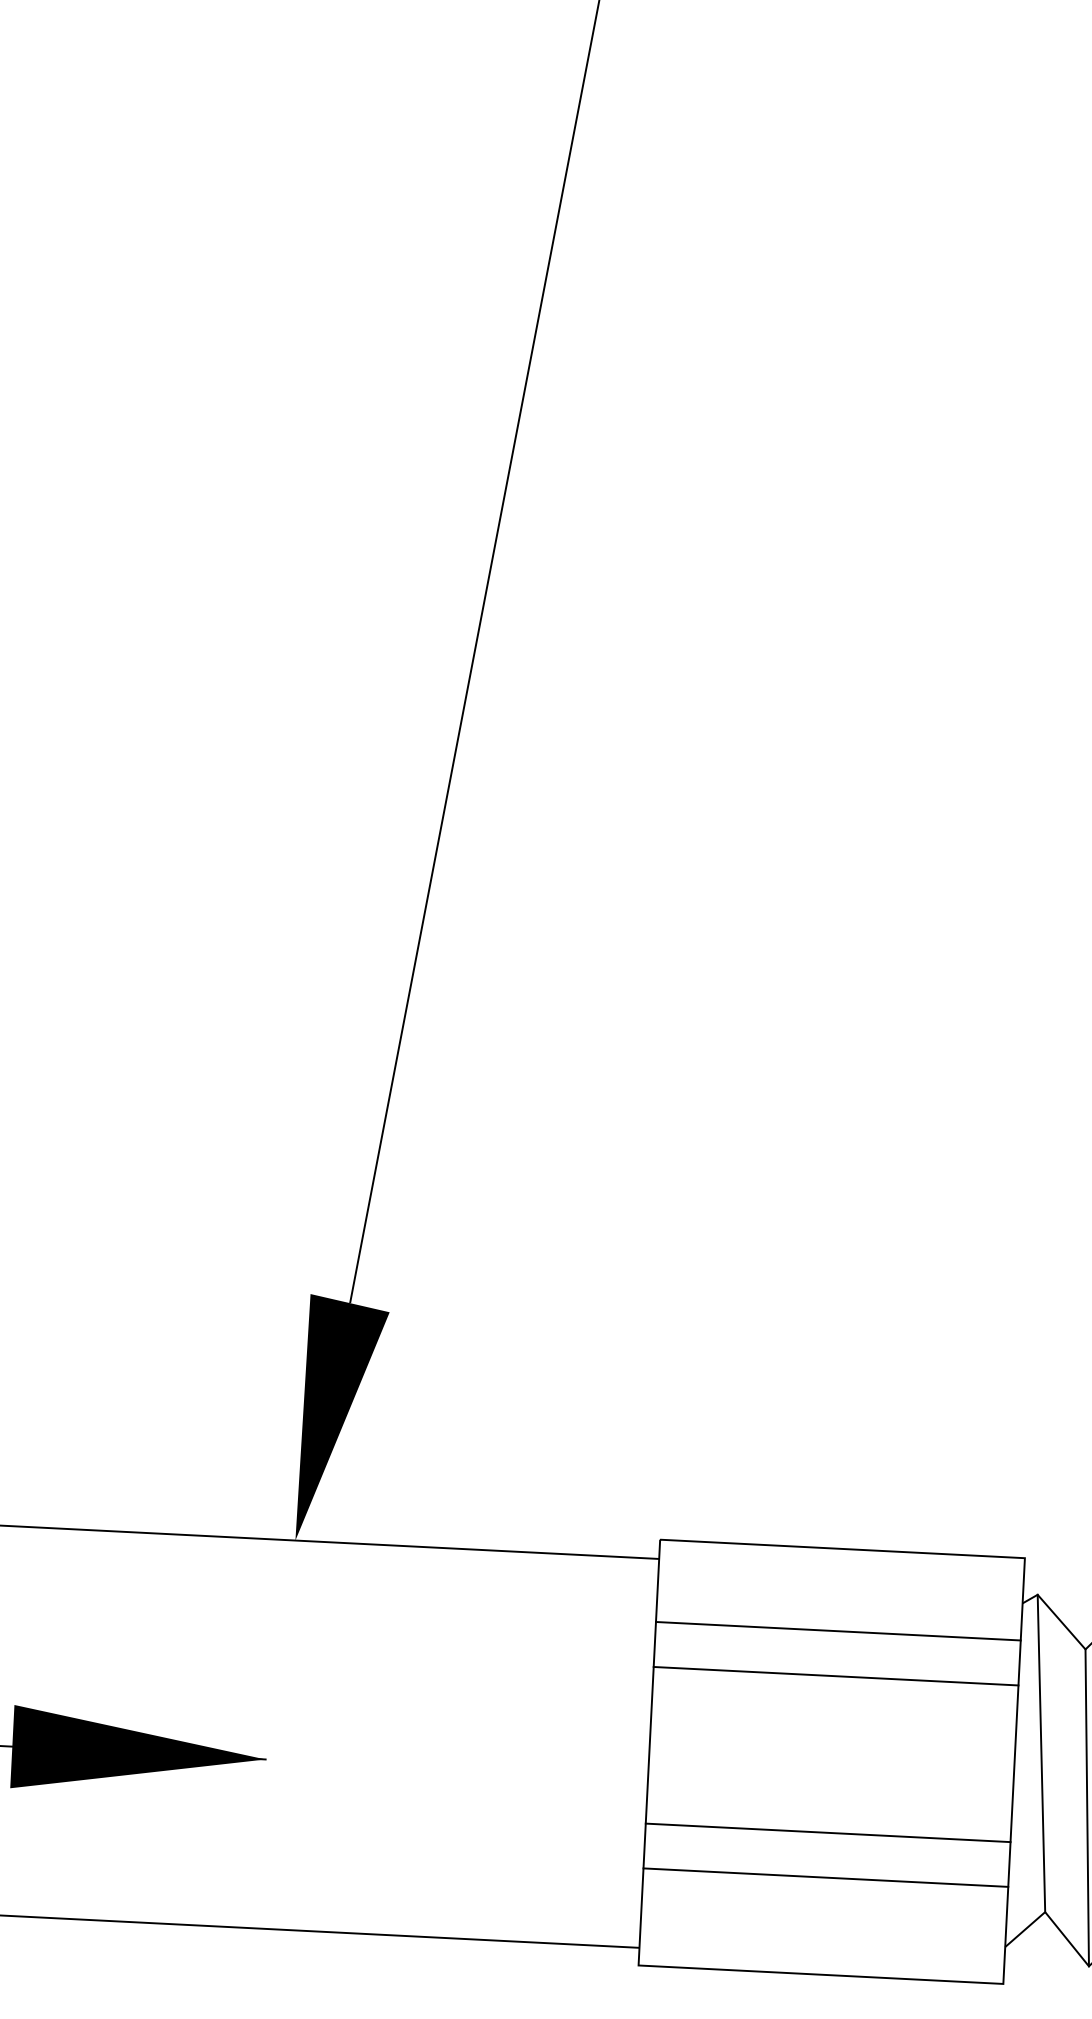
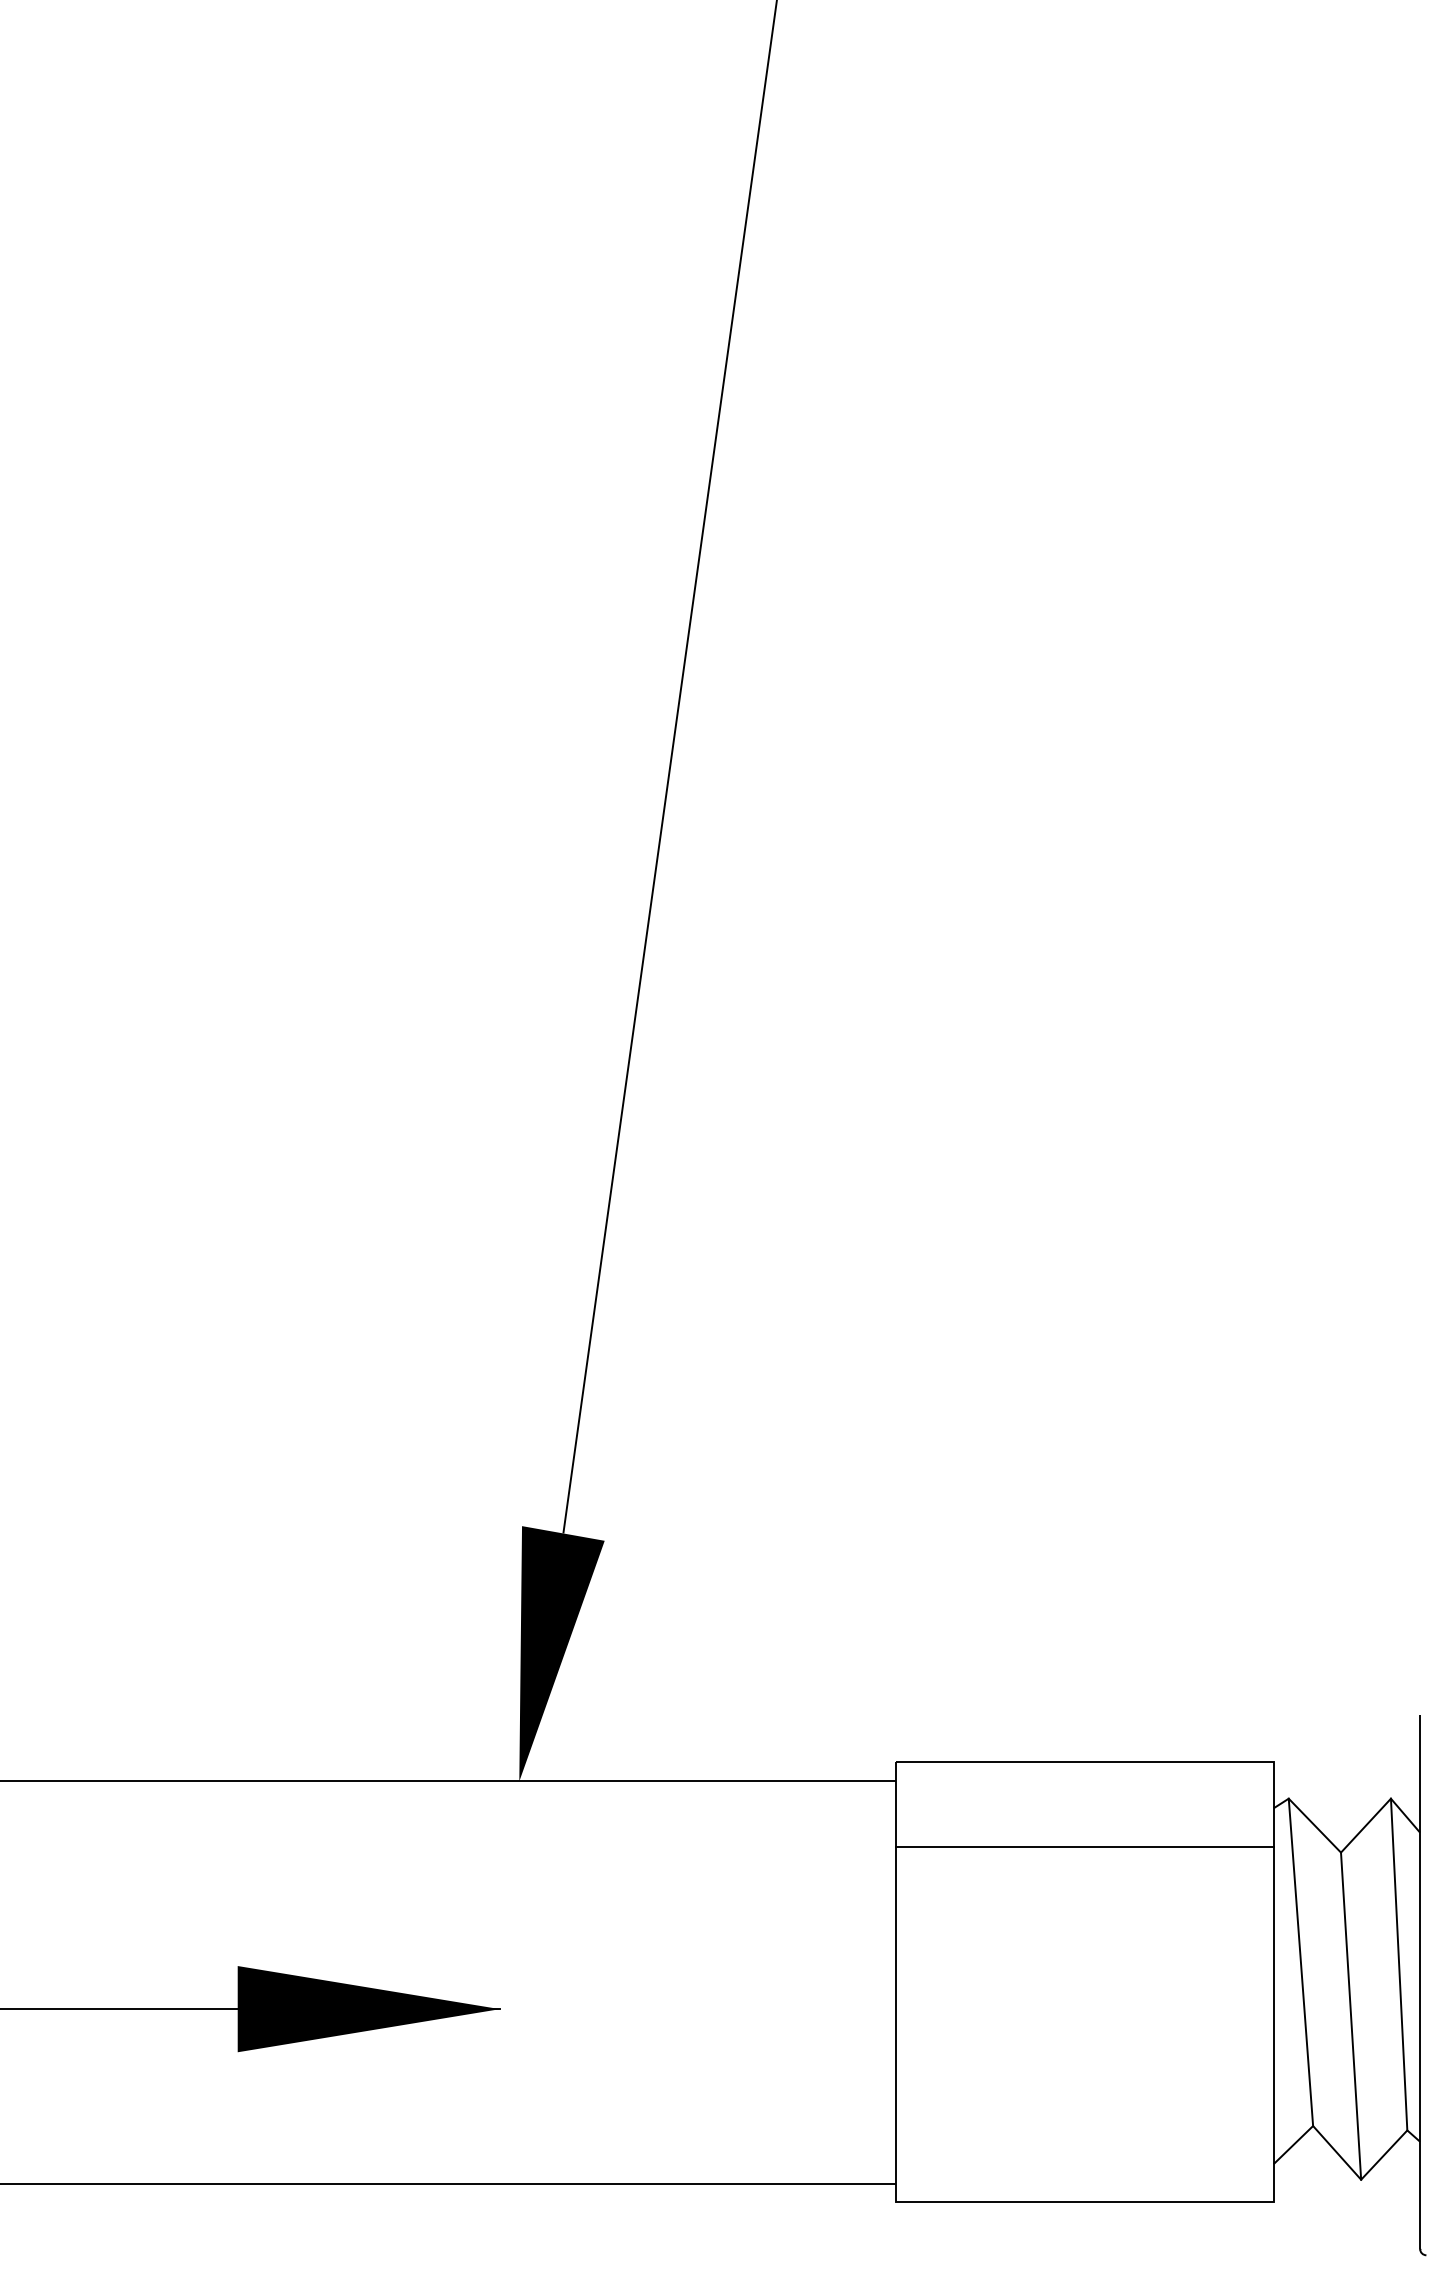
line: (835, 1676) -> (1084, 1893), removed
line: (827, 1832) -> (1084, 2055), removed
line: (825, 1877) -> (1084, 2101), removed

